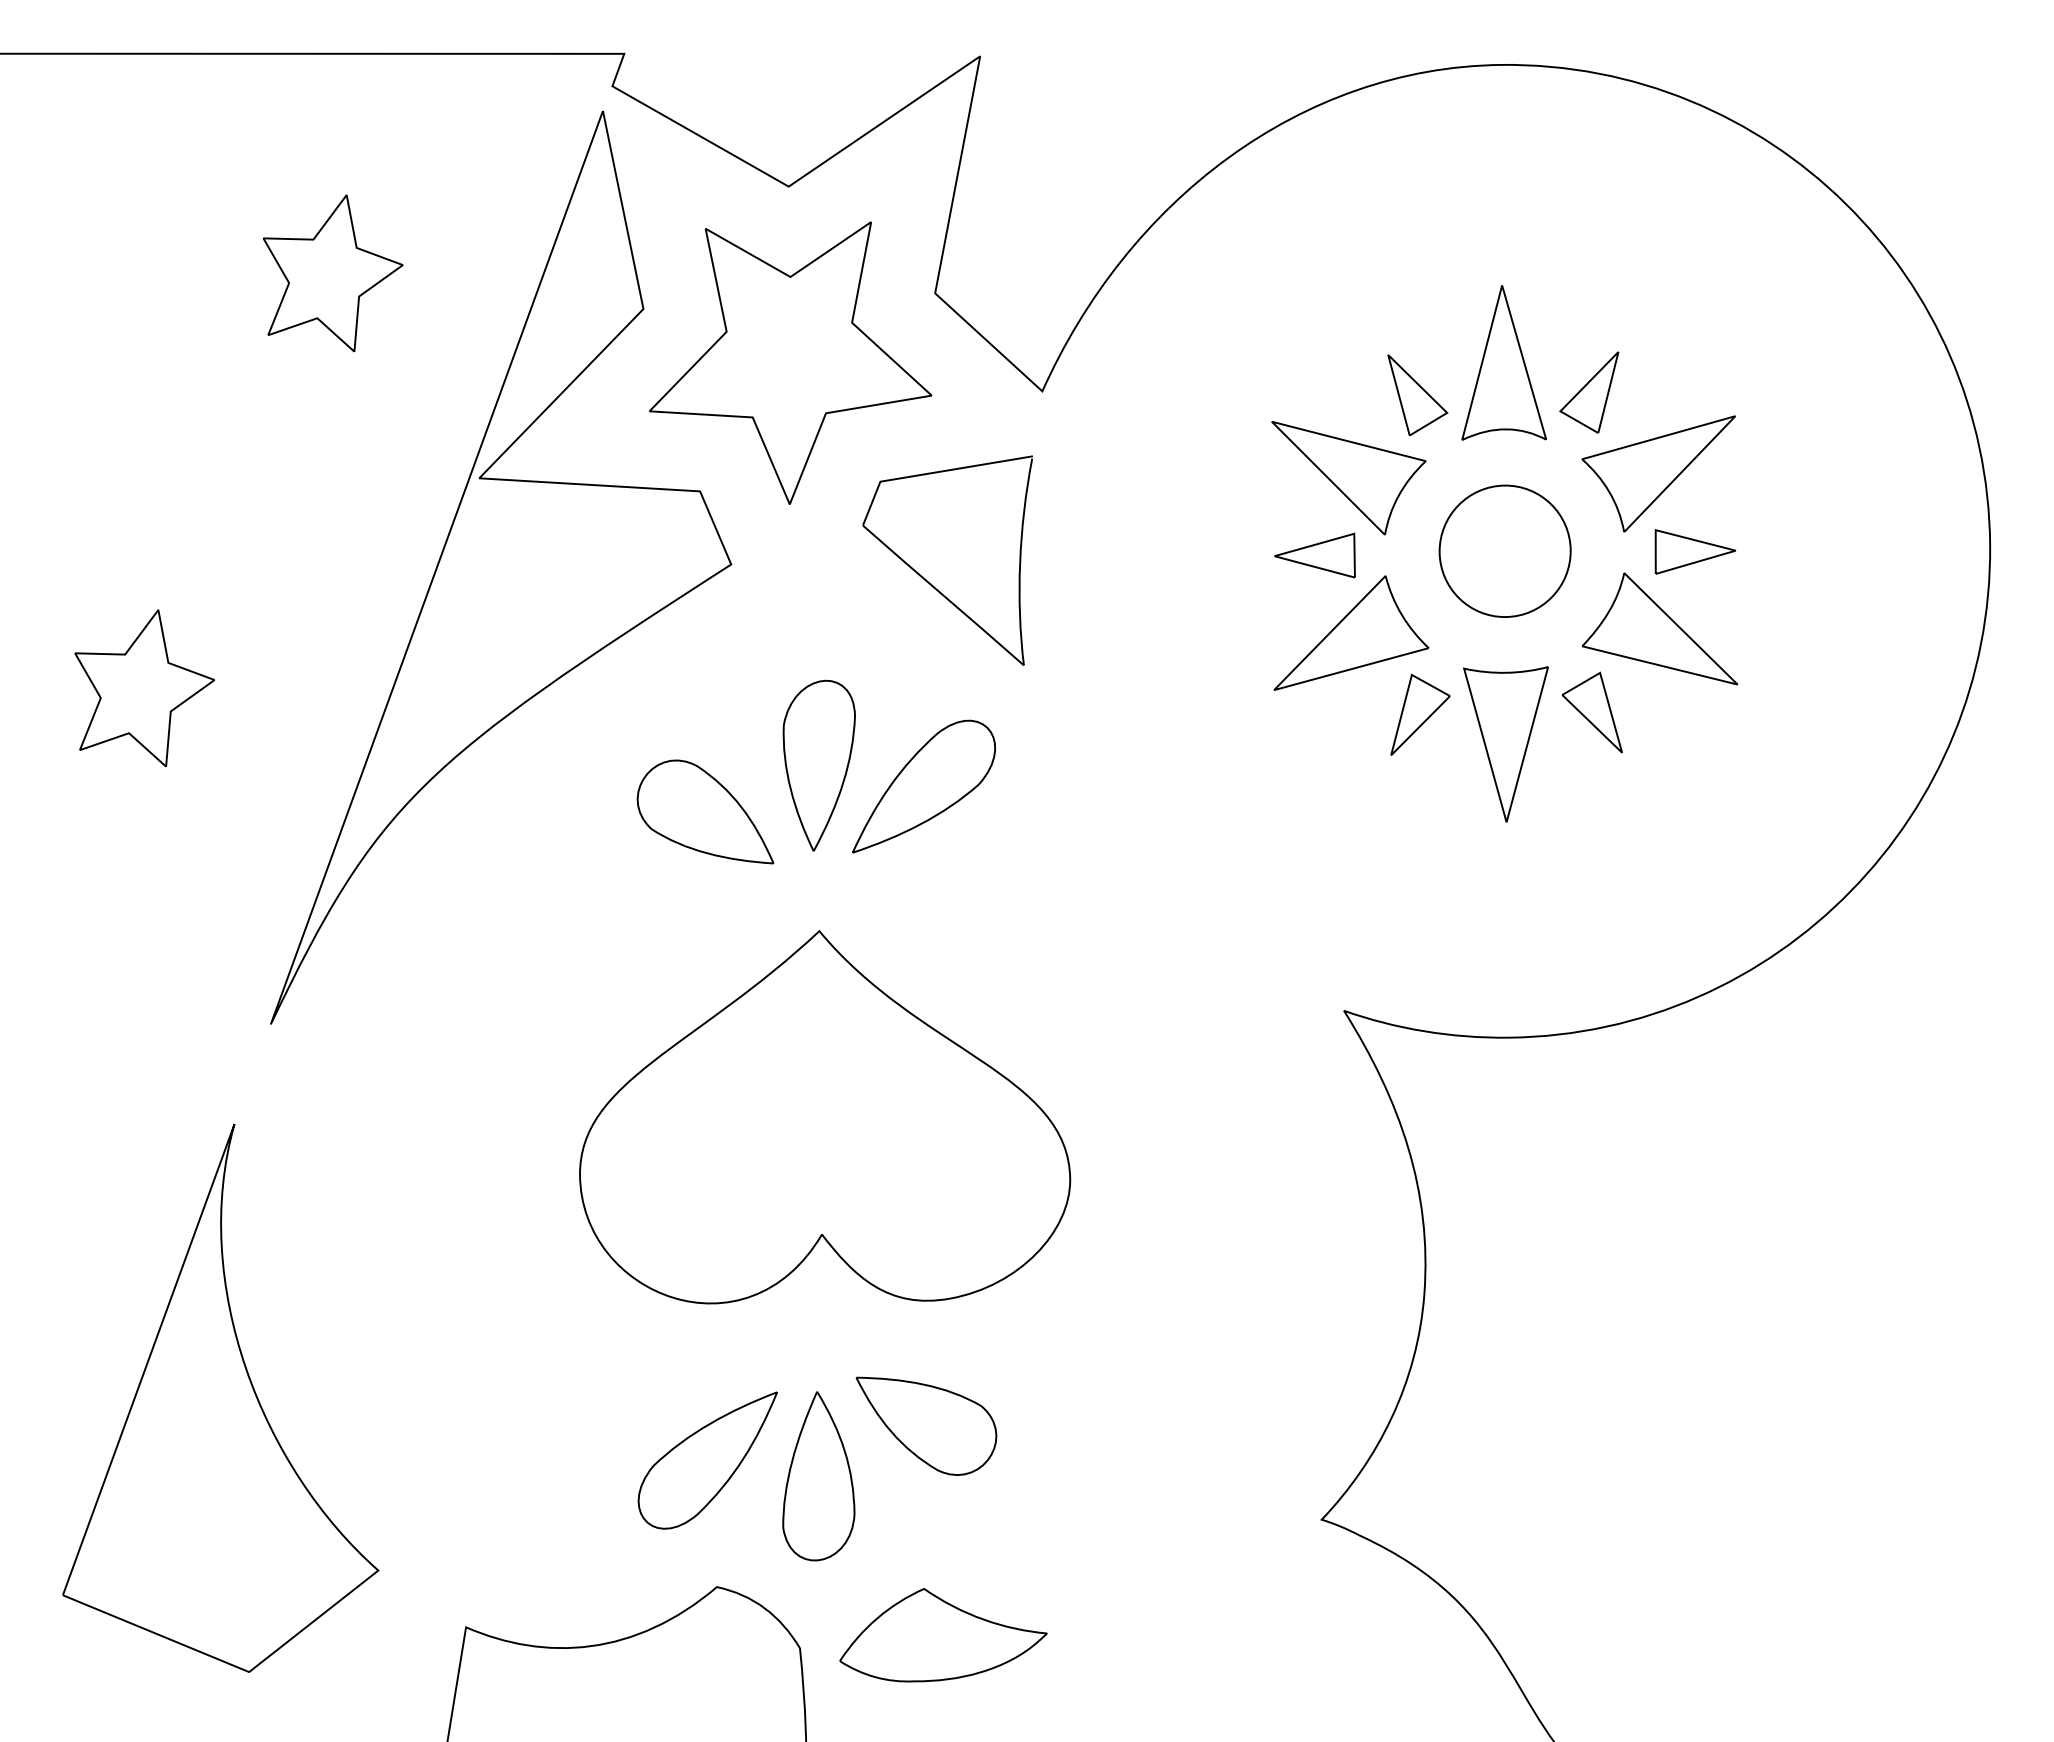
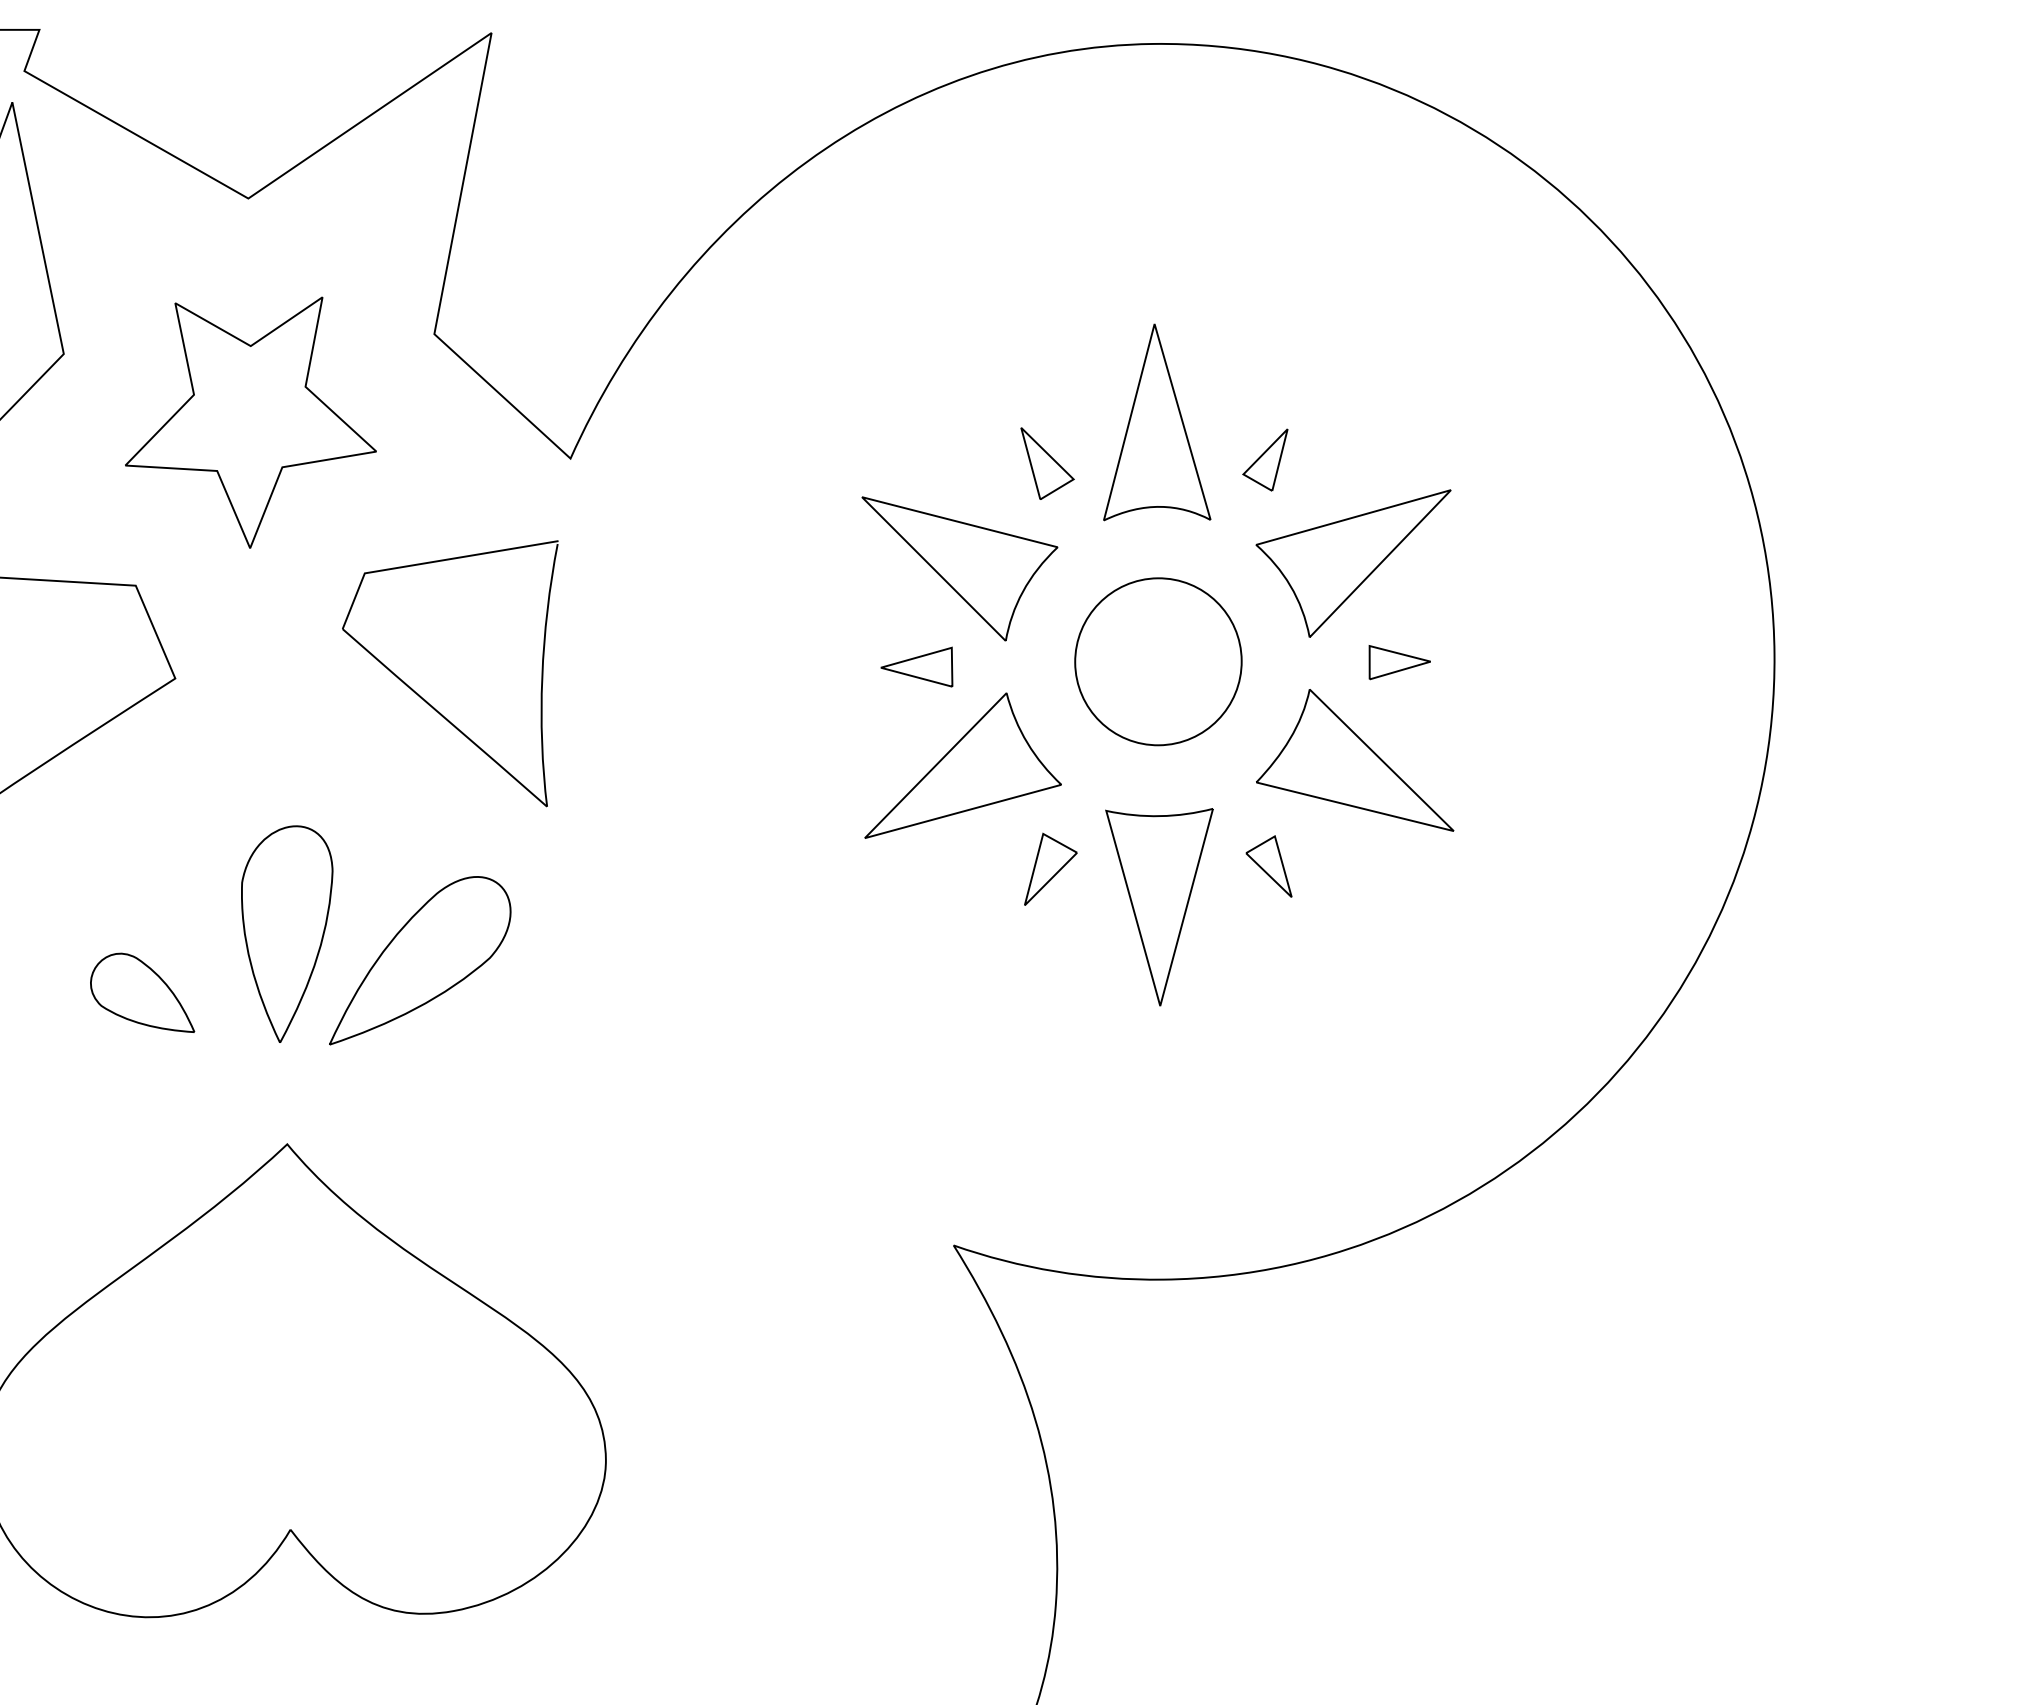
part: (790, 362) -> (250, 421), size x0.7
part: (1589, 392) -> (1265, 460), size x0.6
part: (1417, 395) -> (1047, 463), size x0.7
part: (1694, 551) -> (1398, 662), size x0.6
part: (1314, 555) -> (916, 667), size x0.7
part: (1591, 712) -> (1268, 866), size x0.6
part: (1420, 714) -> (1050, 869), size x0.7
part: (705, 811) -> (142, 992), size x0.6

